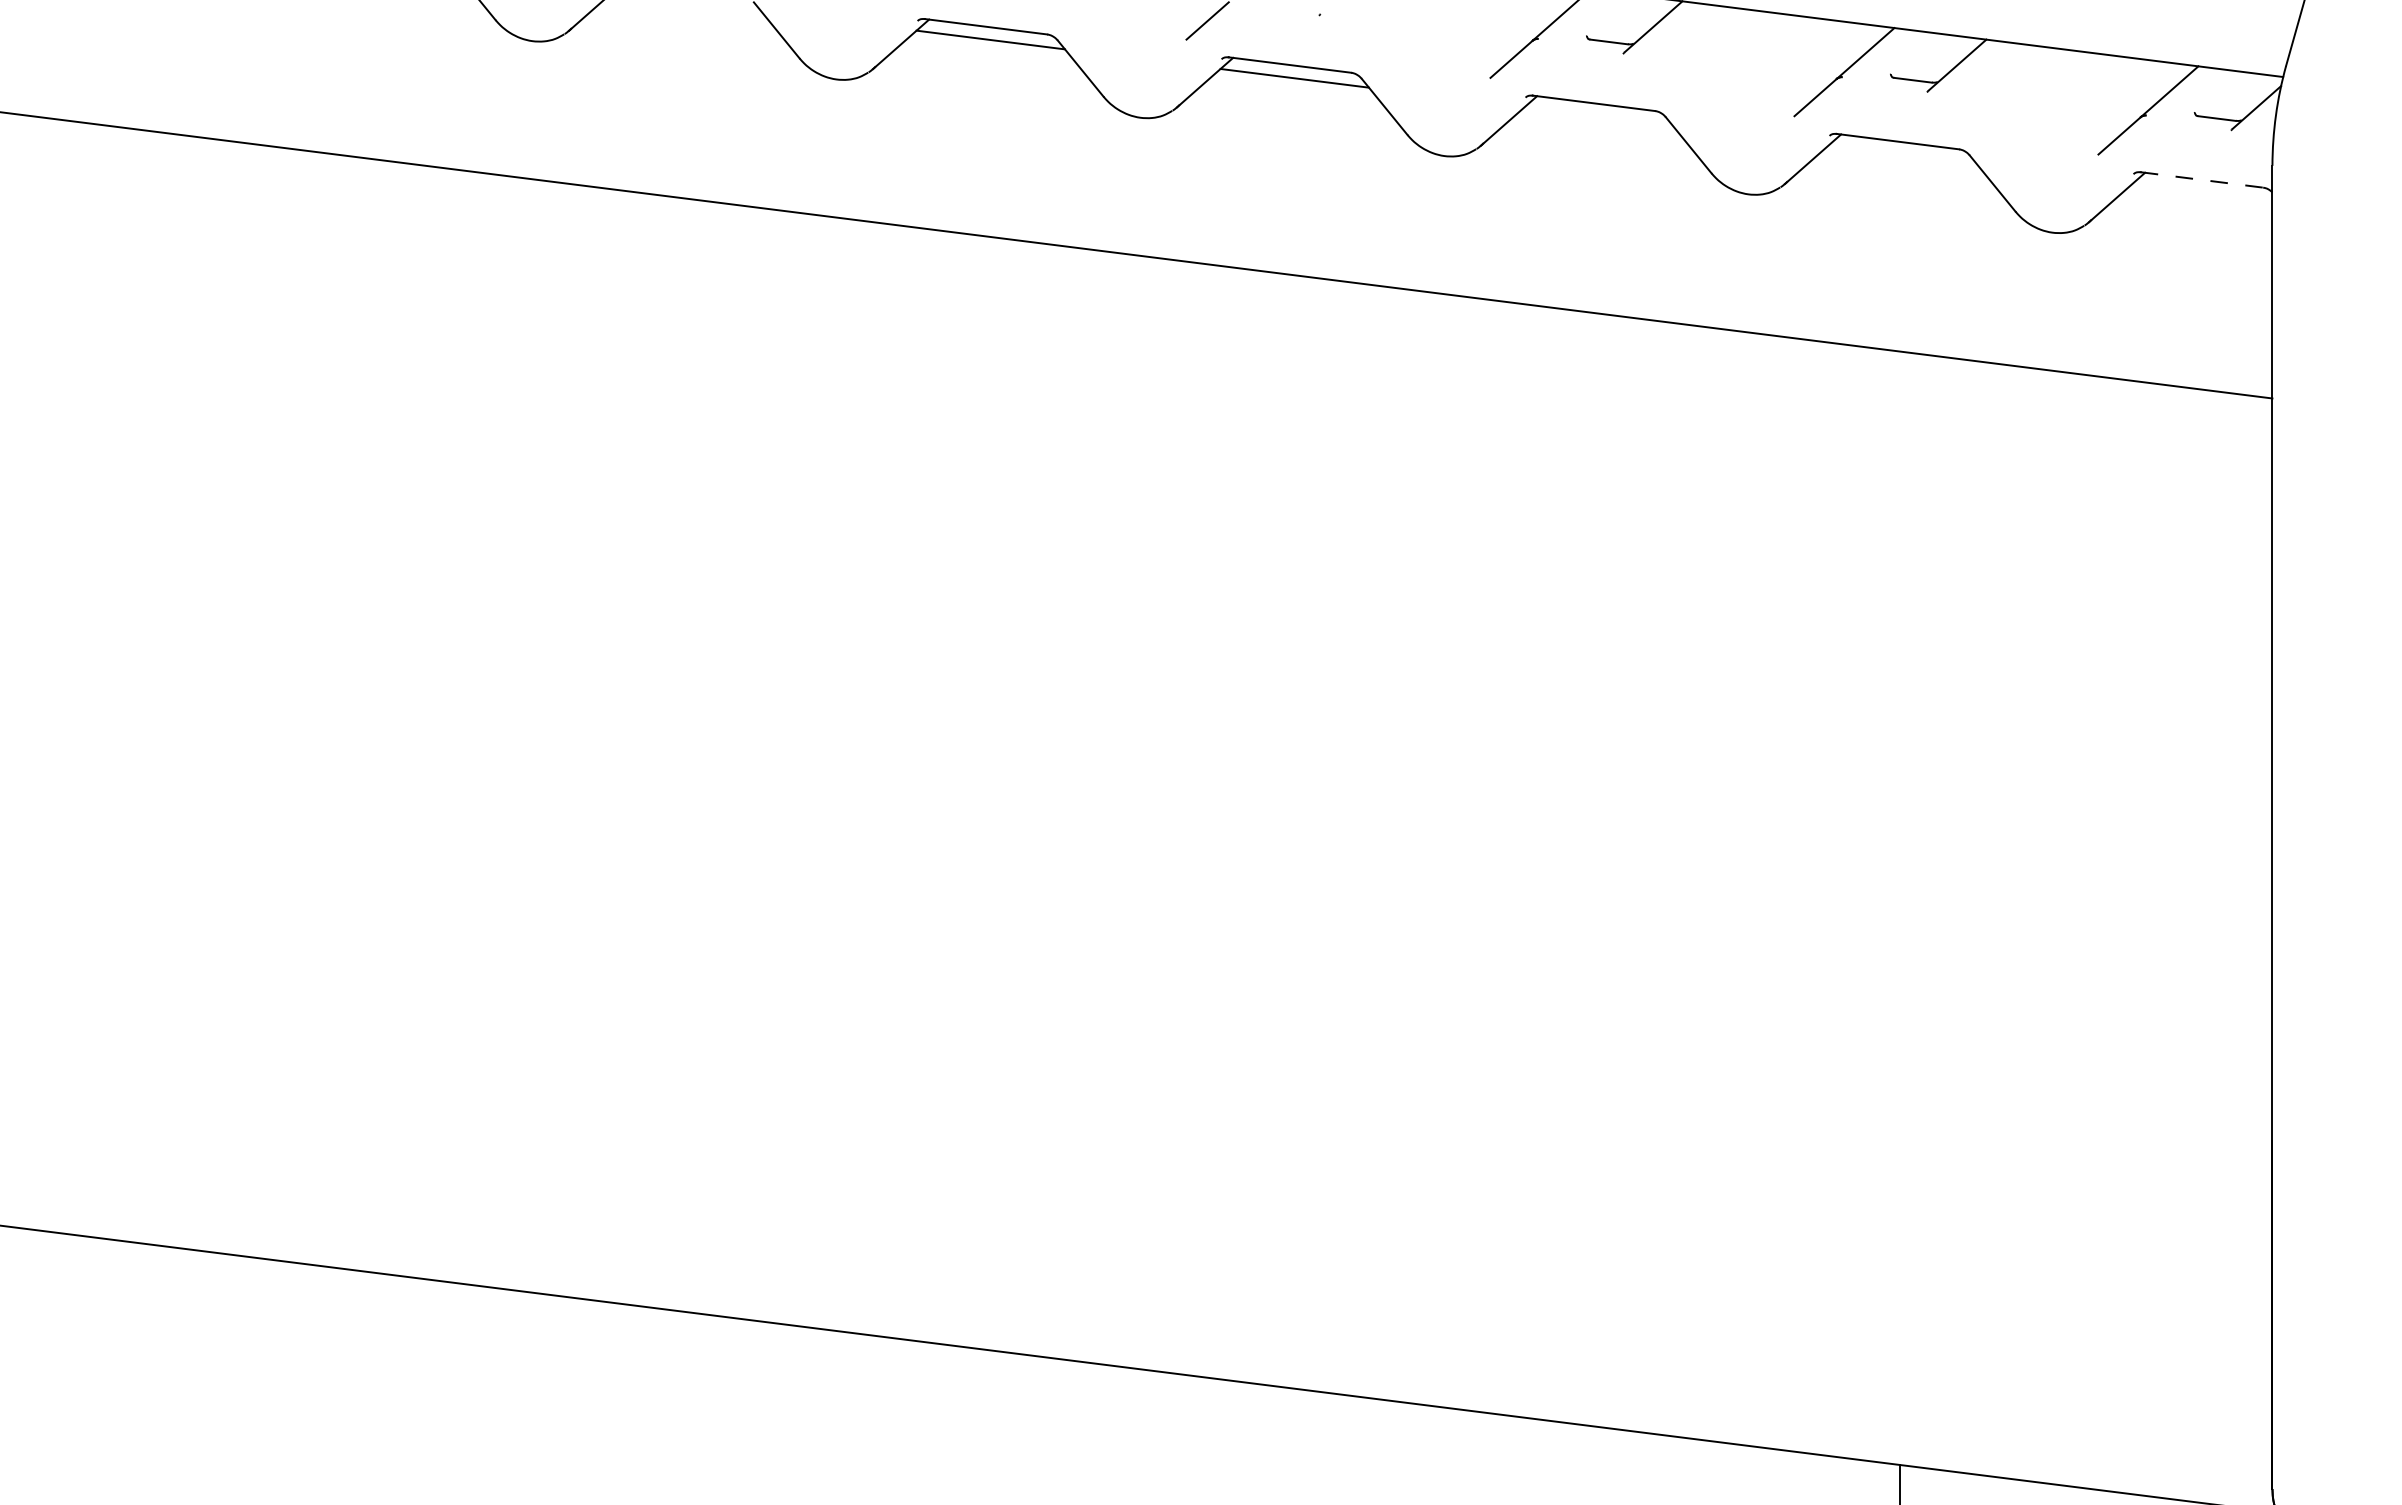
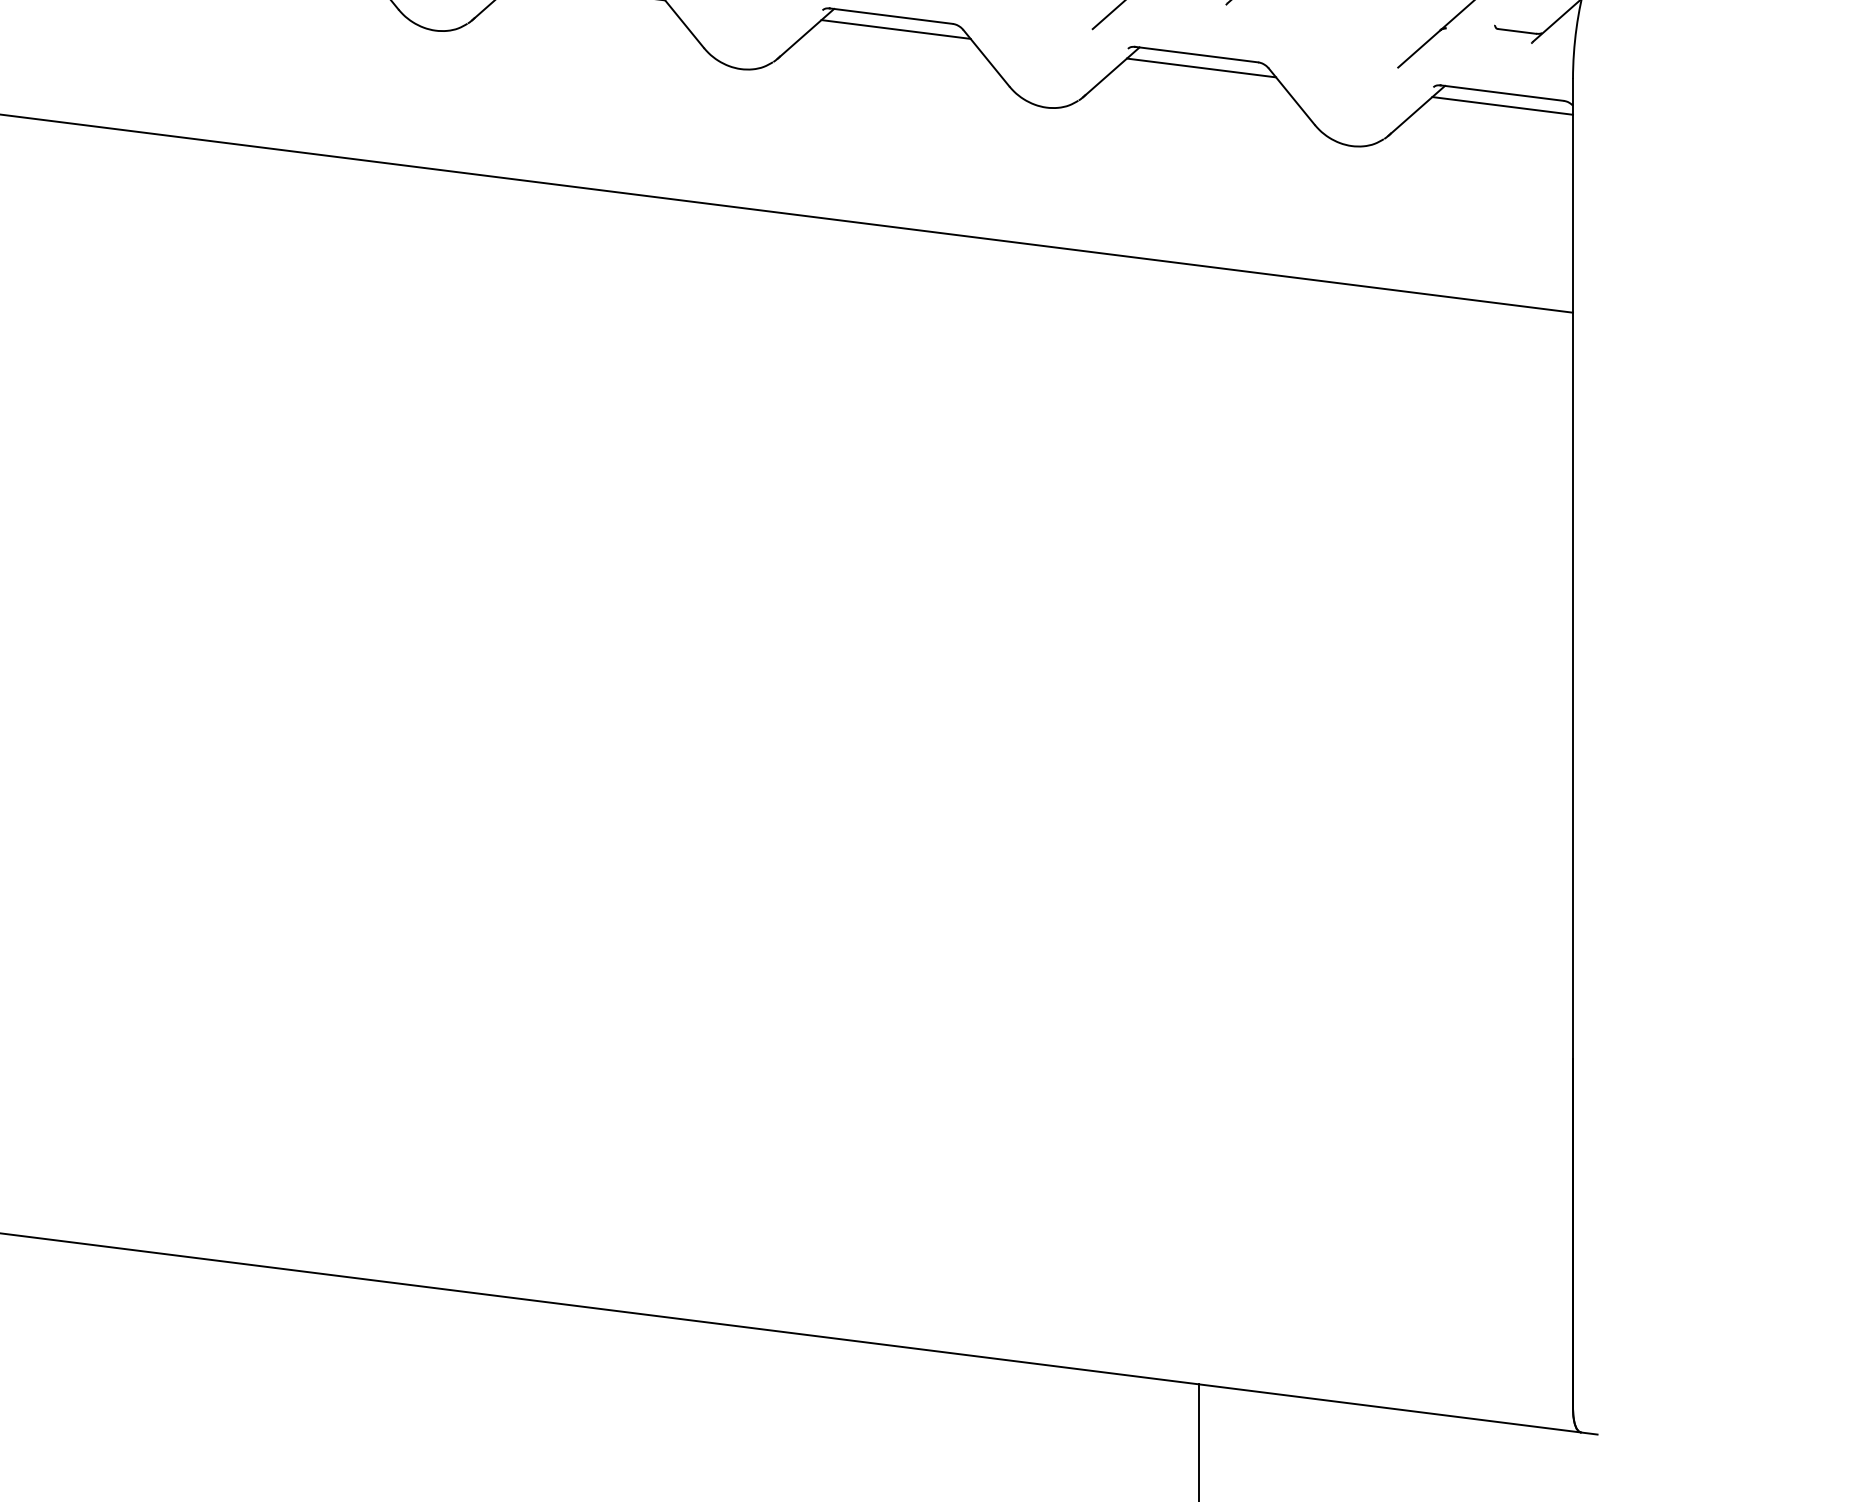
line: (1598, 116) -> (895, 29), added
line: (1902, 154) -> (1201, 67), added
line: (2201, 179) -> (1501, 92), dashed -> solid
line: (2202, 192) -> (1502, 105), added

